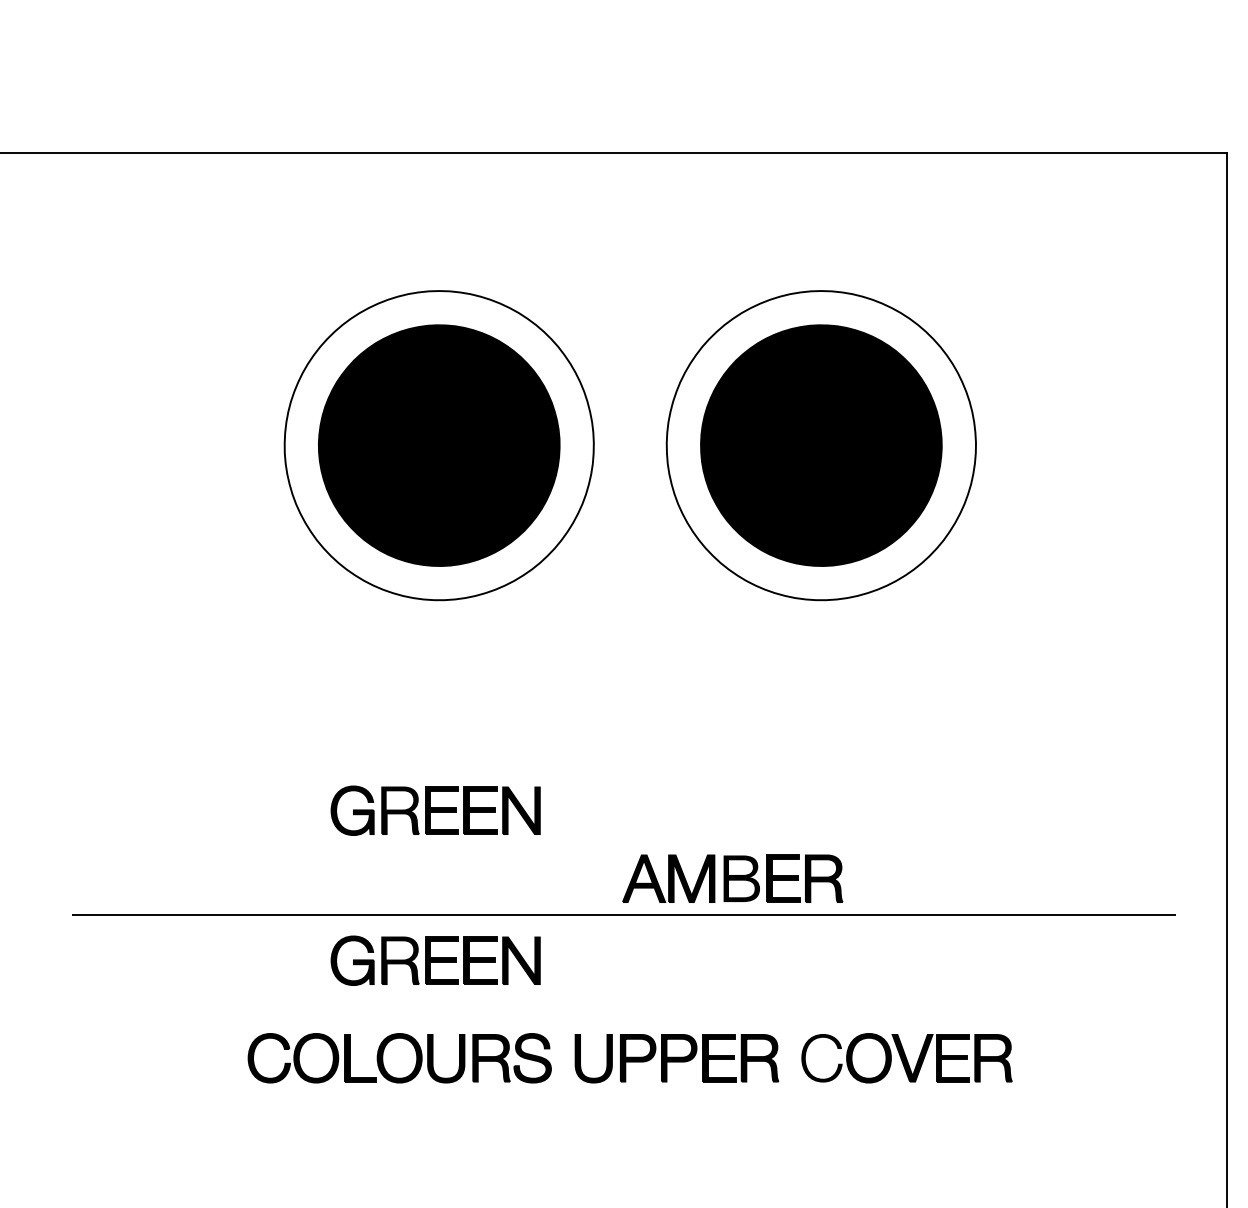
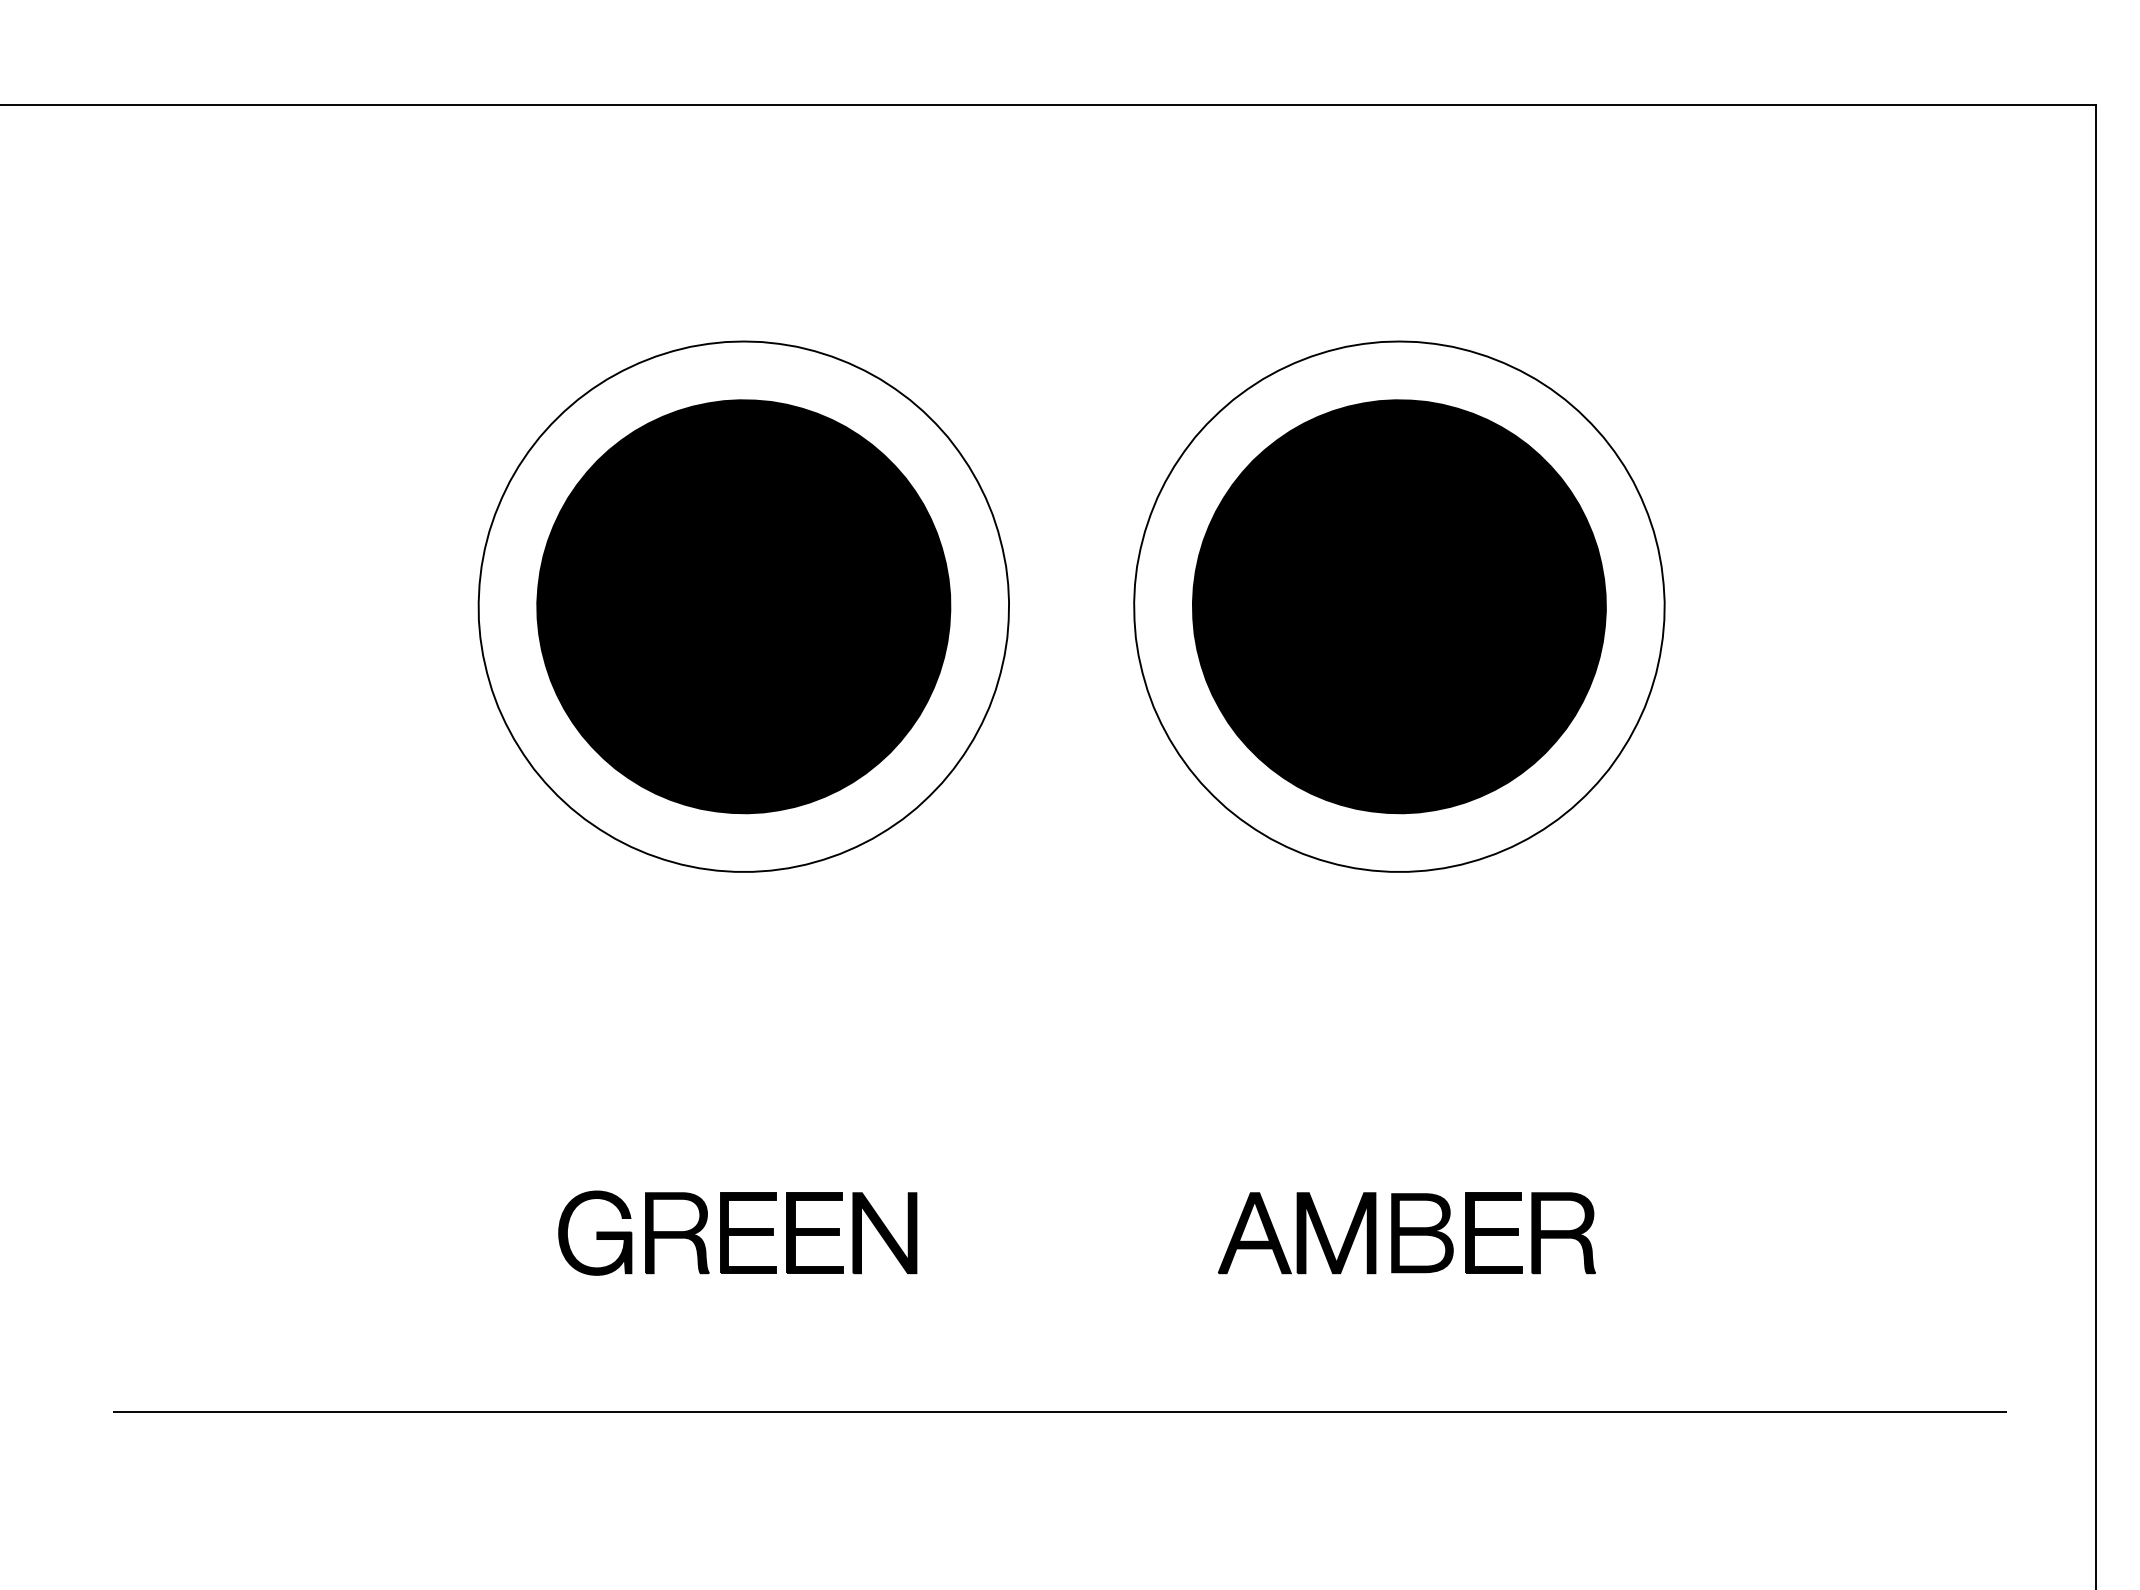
part: (732, 878) -> (1406, 1232), moved
part: (435, 960) -> (737, 1490), removed

